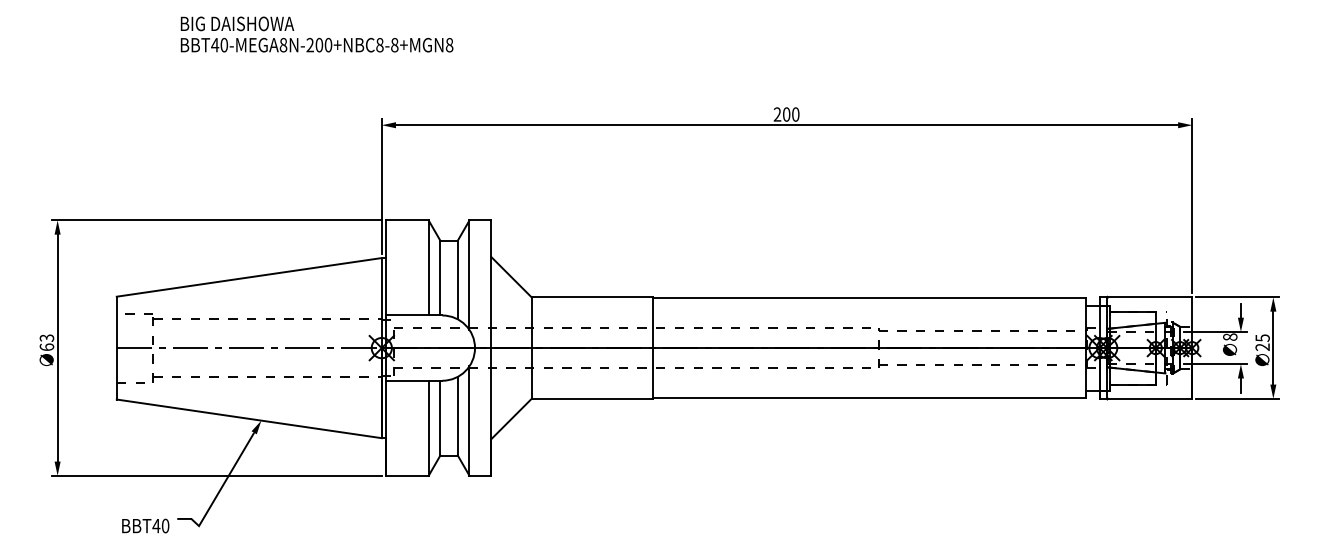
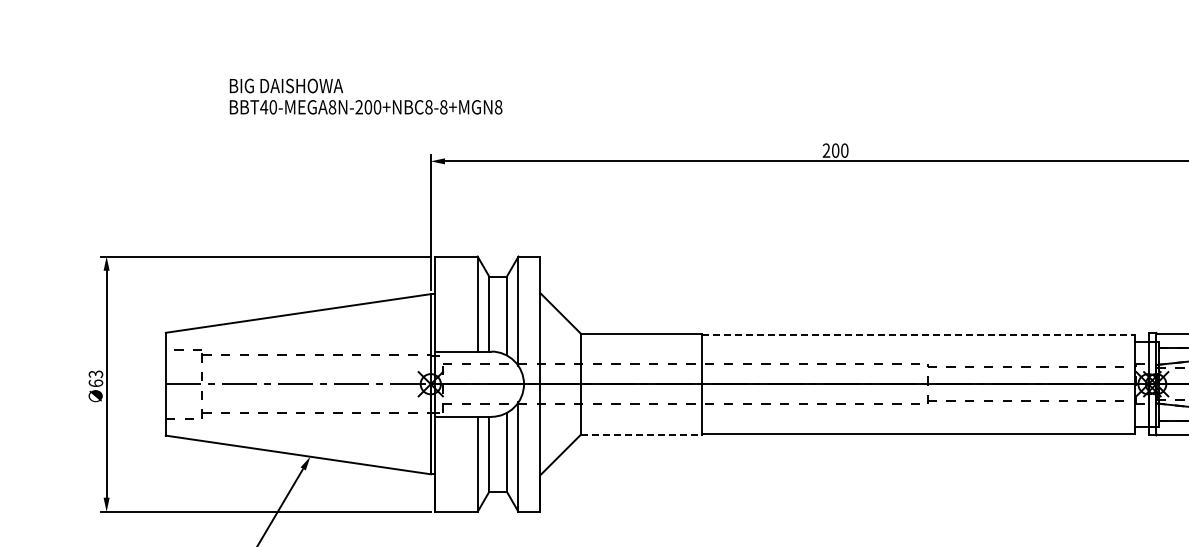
text: (316, 34) -> (365, 96), moved
line: (870, 298) -> (919, 334), solid -> dashed
line: (592, 398) -> (641, 434), solid -> dashed

